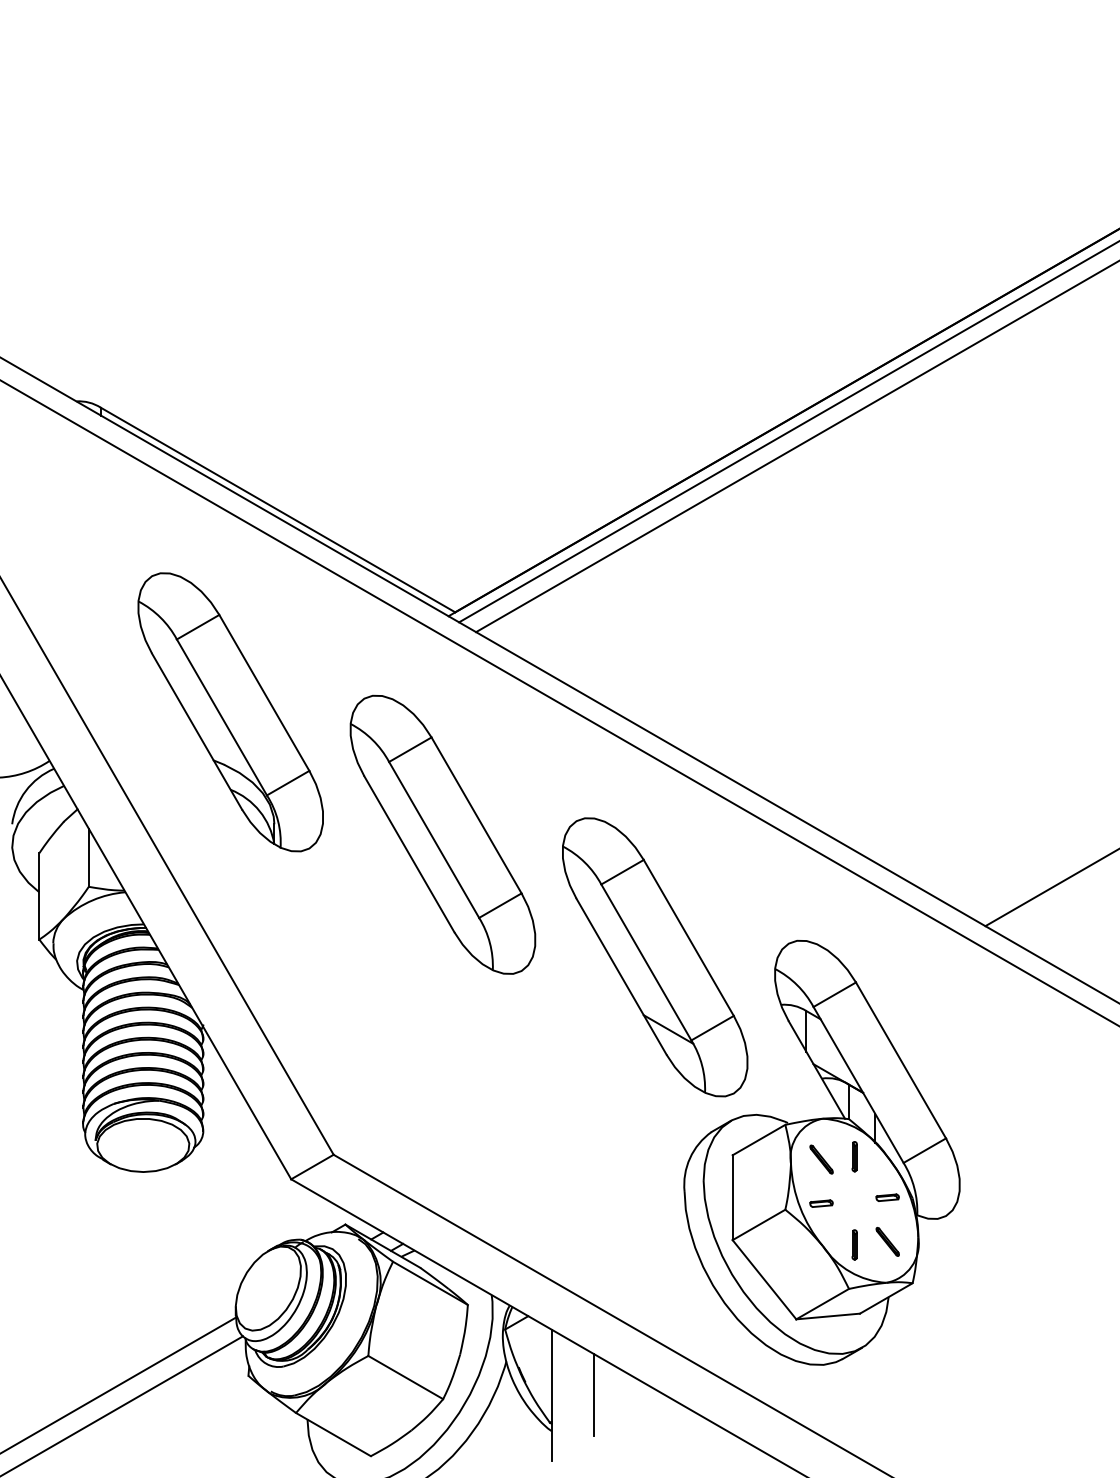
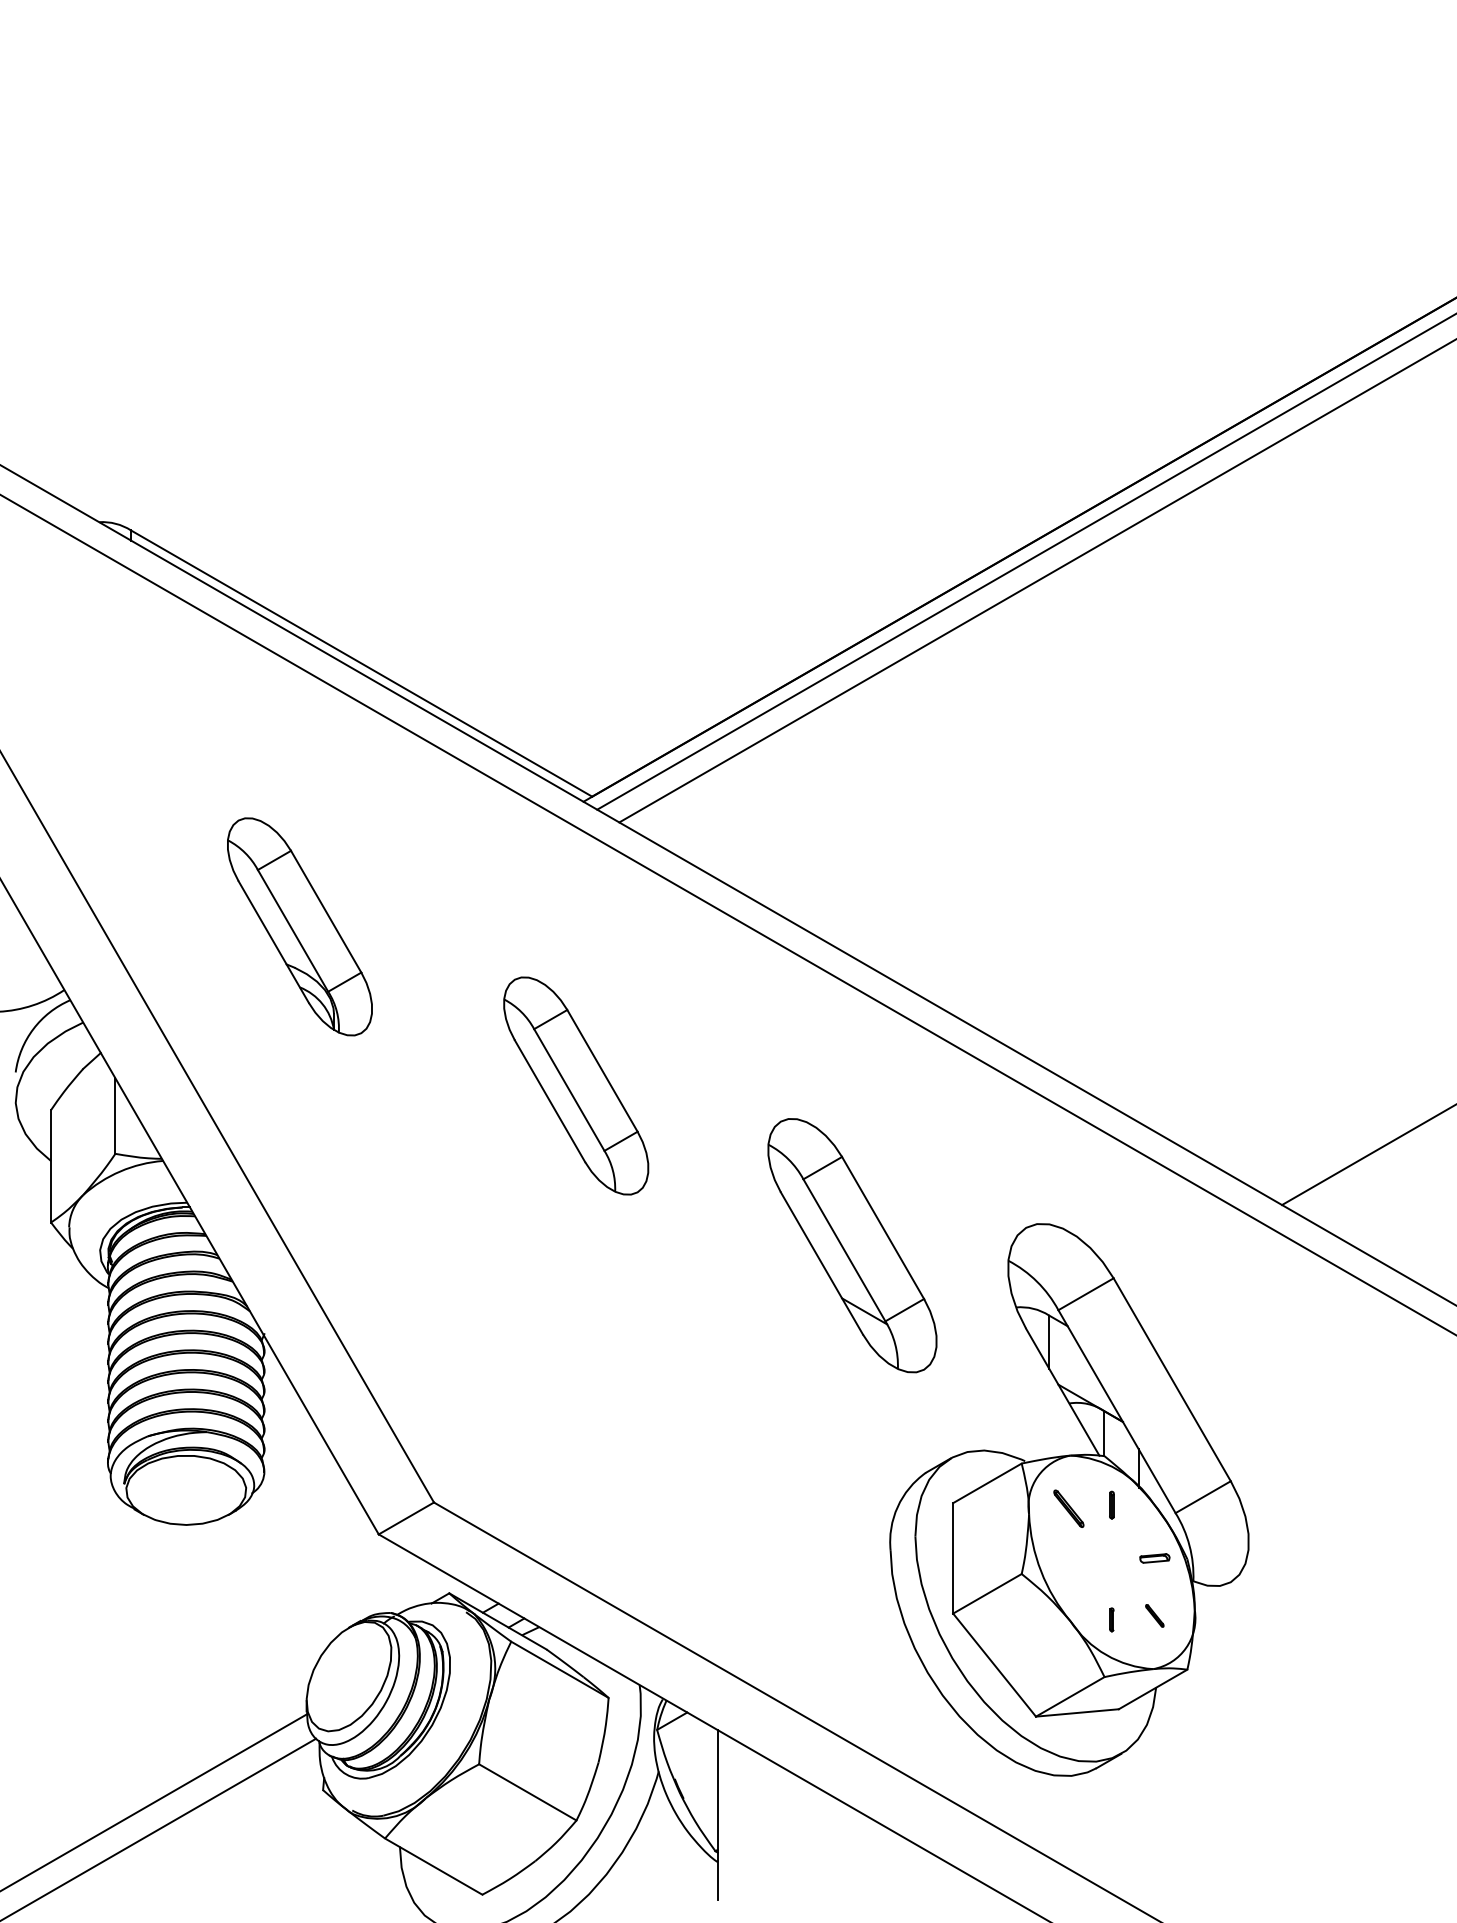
part: (230, 712) -> (299, 927), size x0.6
part: (442, 834) -> (575, 1085), size x0.6
part: (655, 957) -> (852, 1245), size x0.7
part: (854, 1156) -> (1111, 1504), size x0.7
part: (821, 1203) -> (1068, 1565), removed
part: (887, 1241) -> (1154, 1615), size x0.6
part: (854, 1244) -> (1111, 1619), size x0.6
line: (594, 1395) -> (773, 1815), removed

